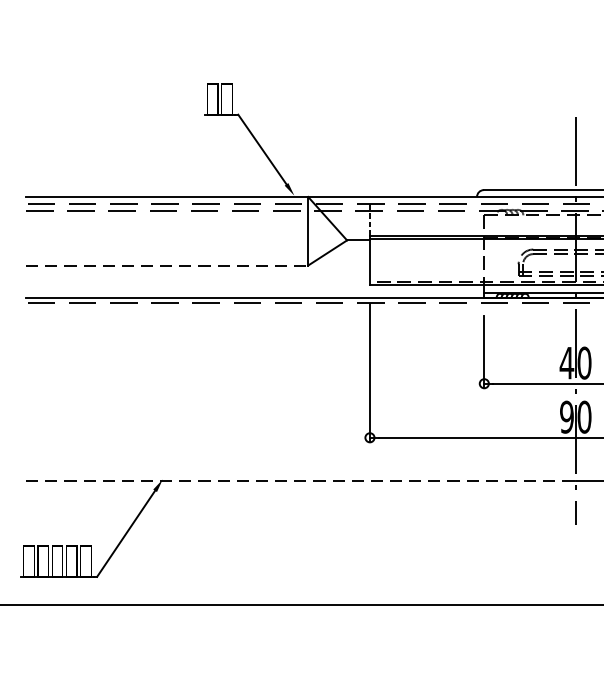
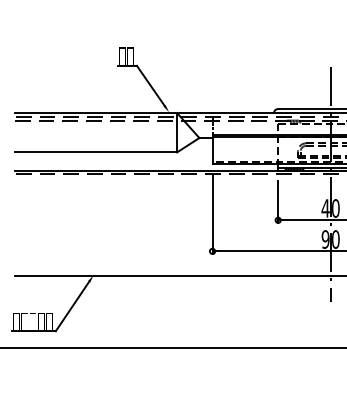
line: (167, 265) -> (96, 152), dashed -> solid
line: (300, 479) -> (172, 275), dashed -> solid

